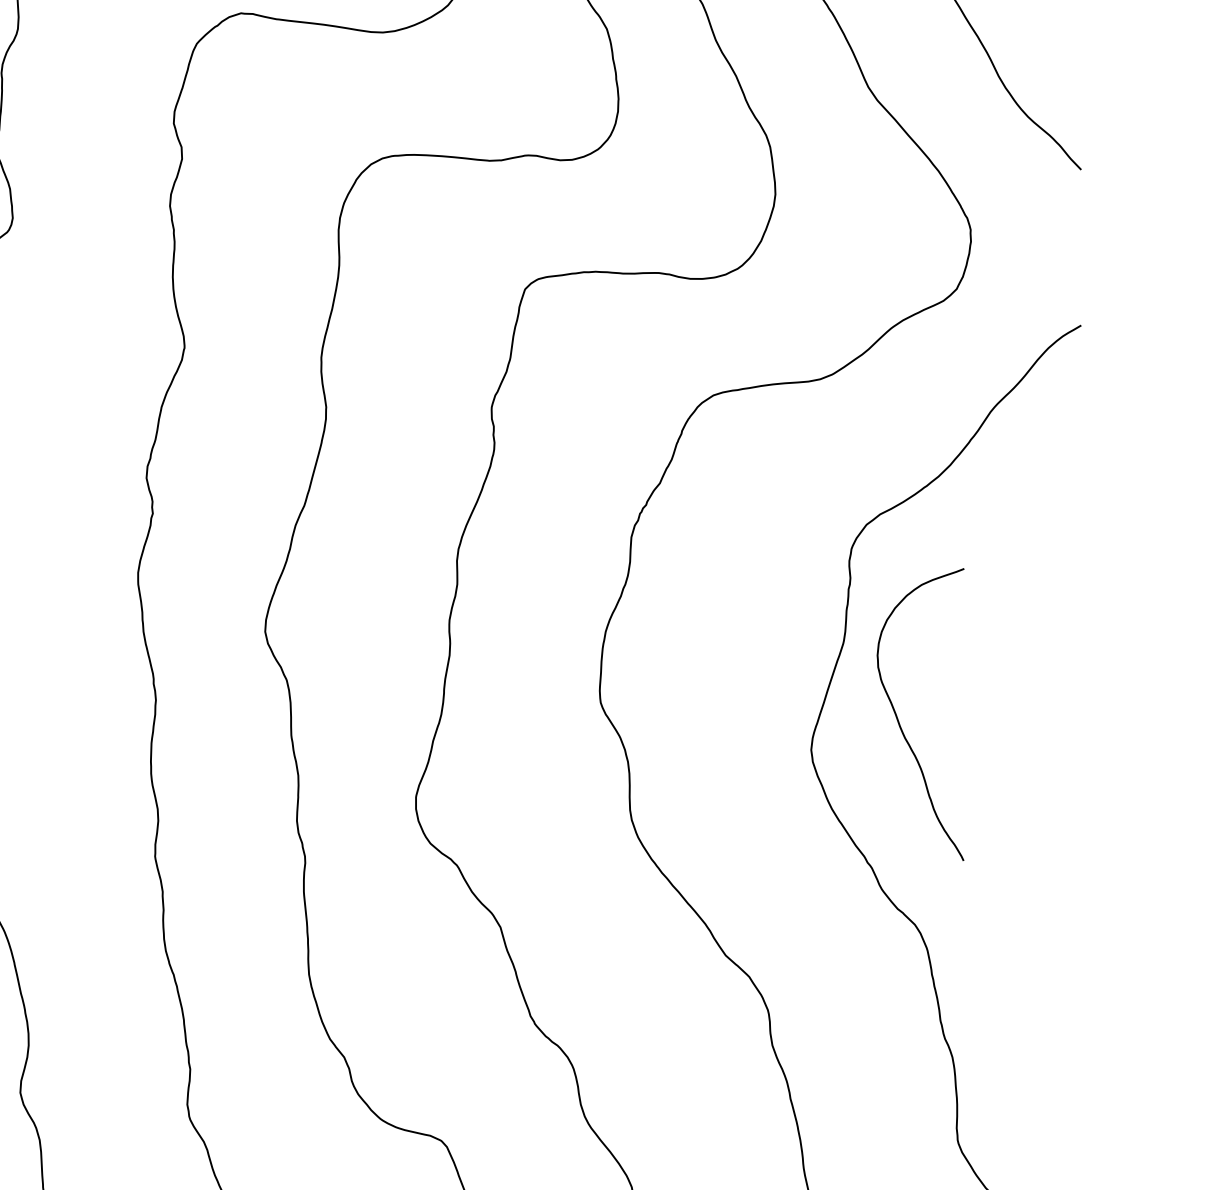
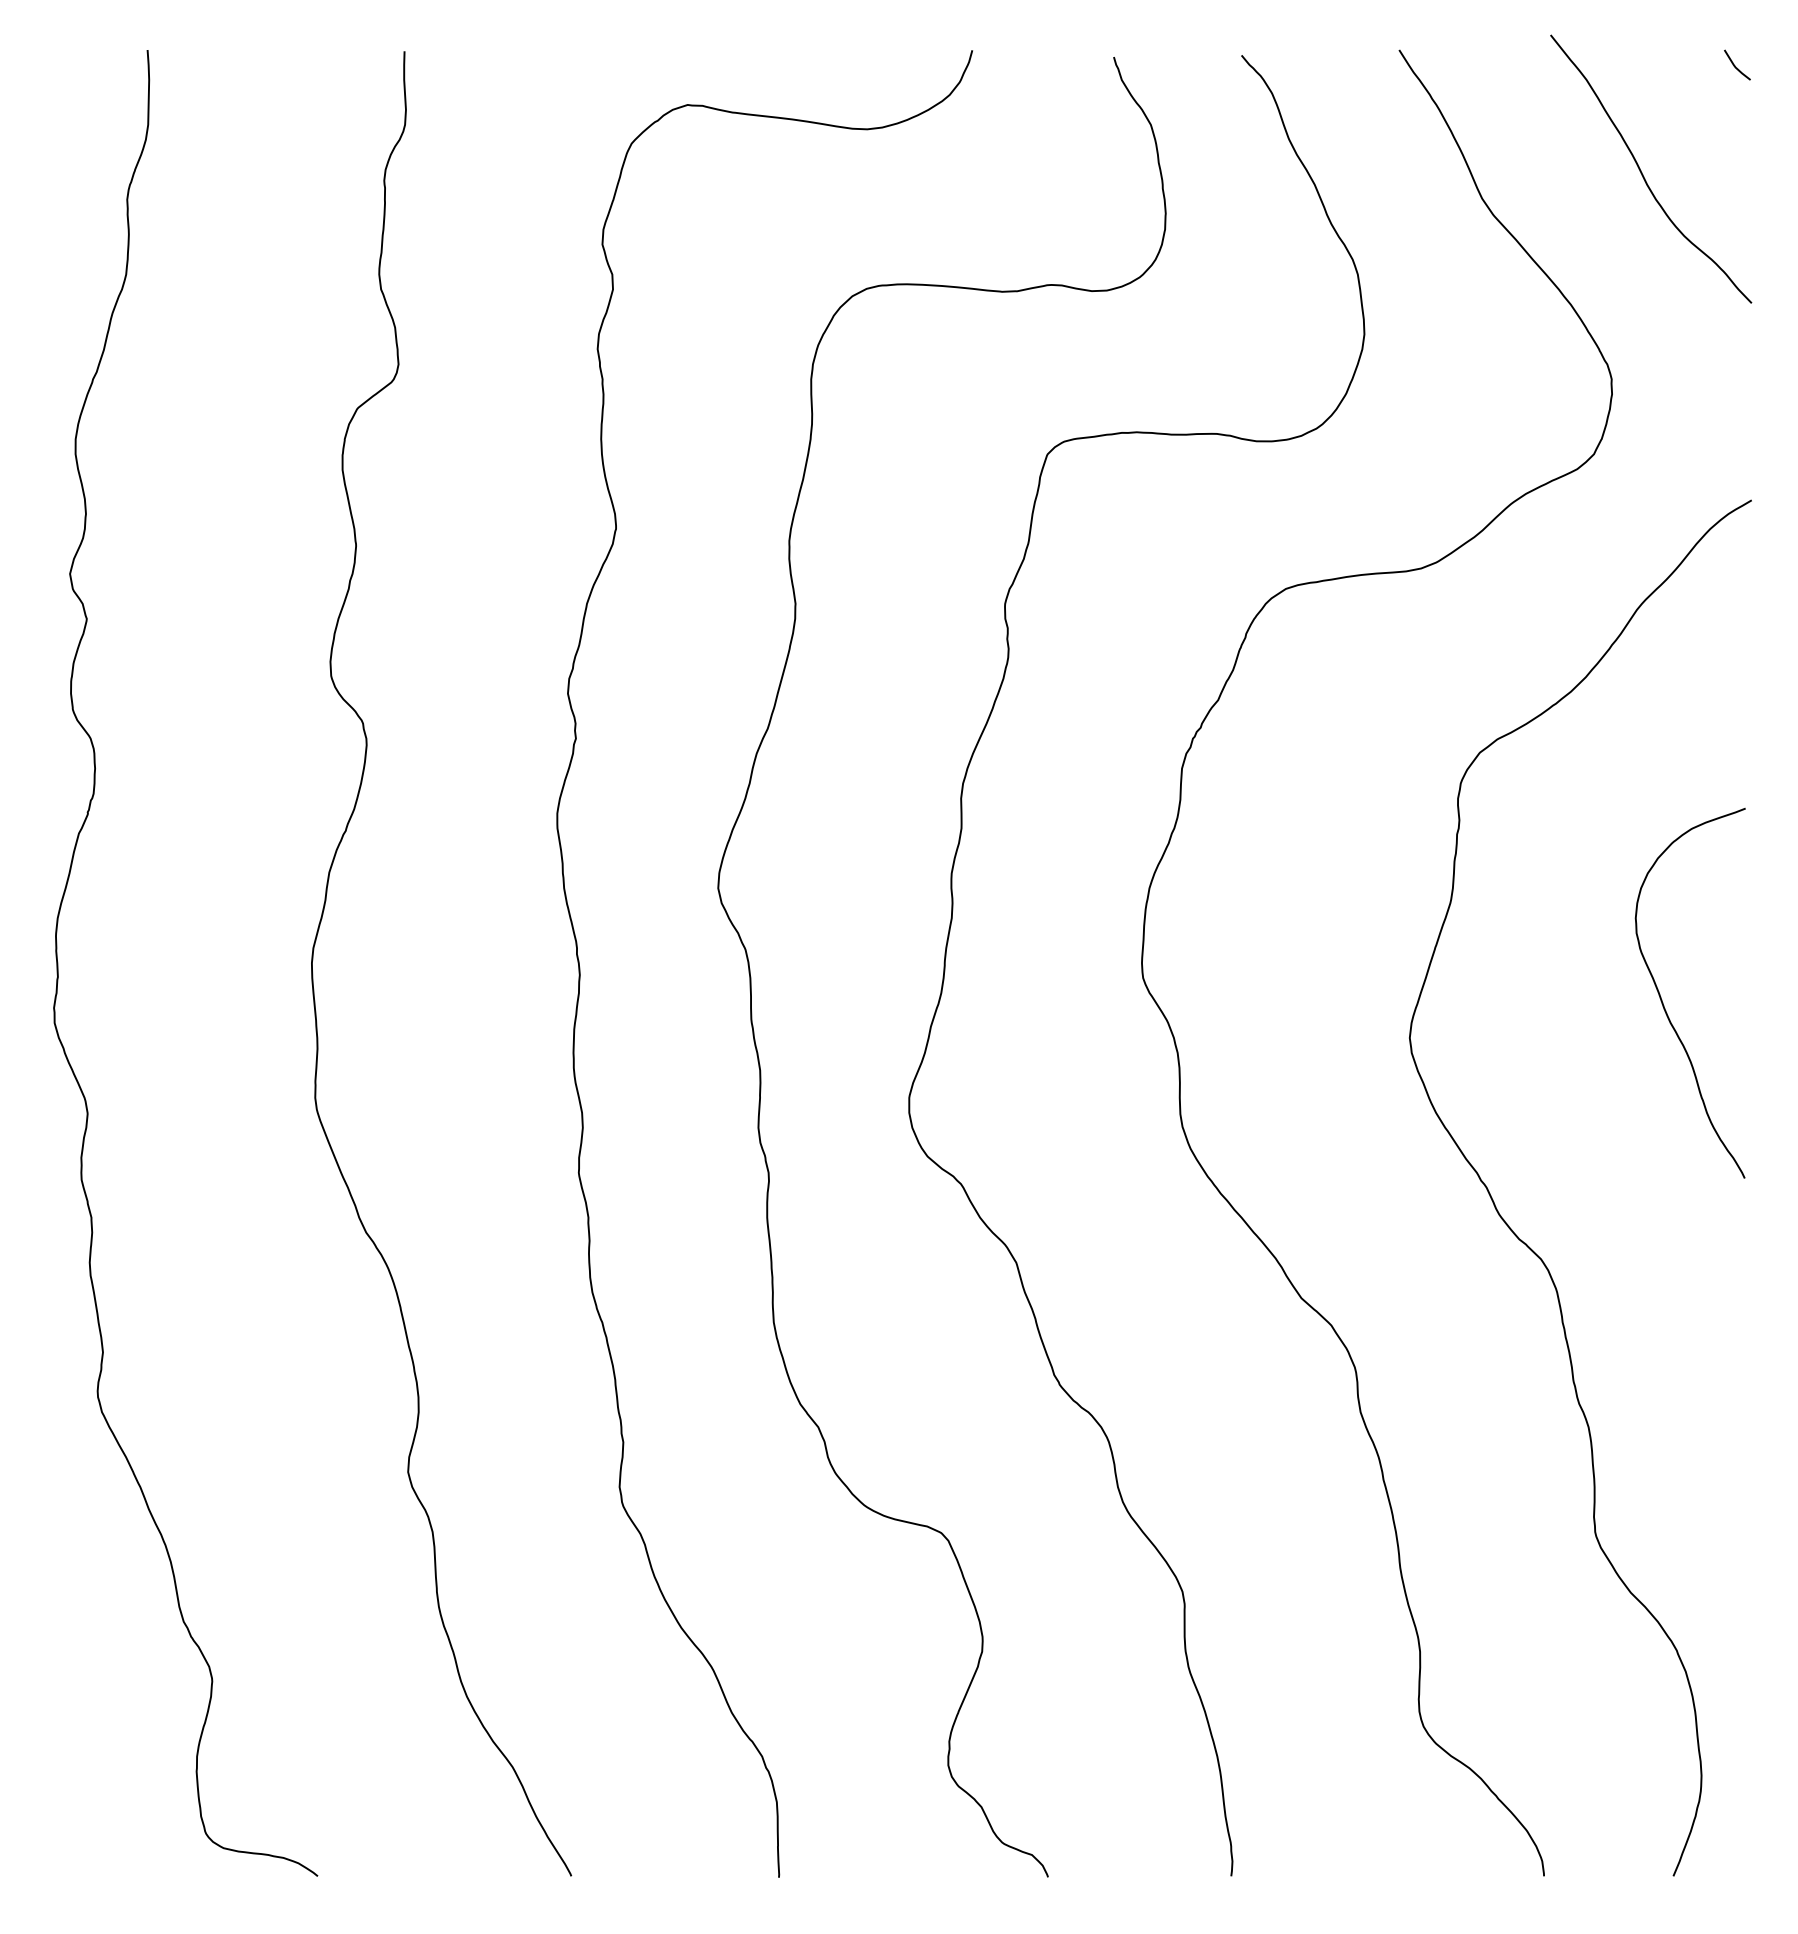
curve: (899, 721) -> (1663, 1002), moved

